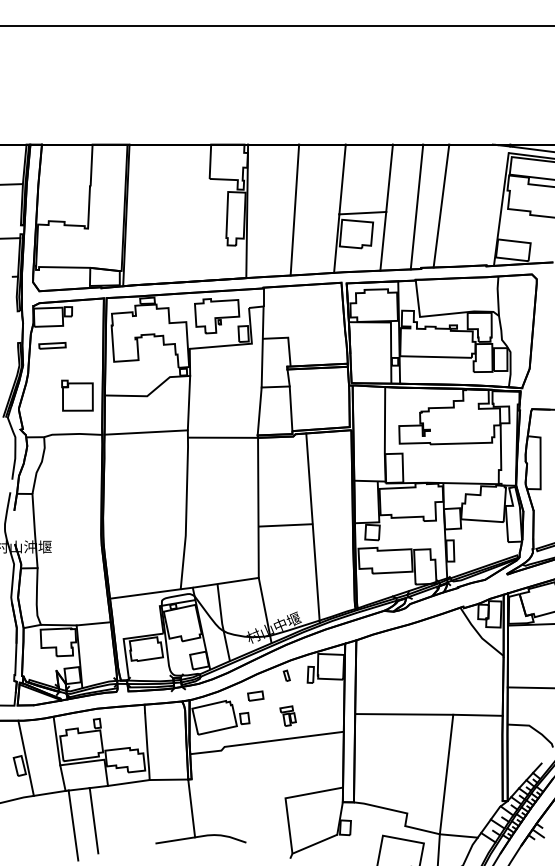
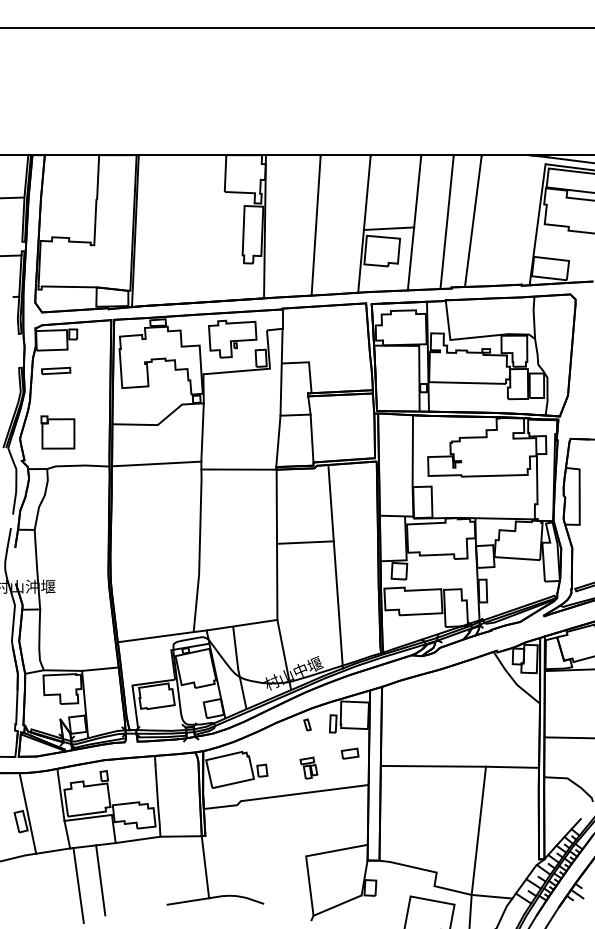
part: (77, 395) -> (57, 432), moved
line: (285, 525) -> (305, 542), moved
part: (255, 695) -> (349, 753), moved

